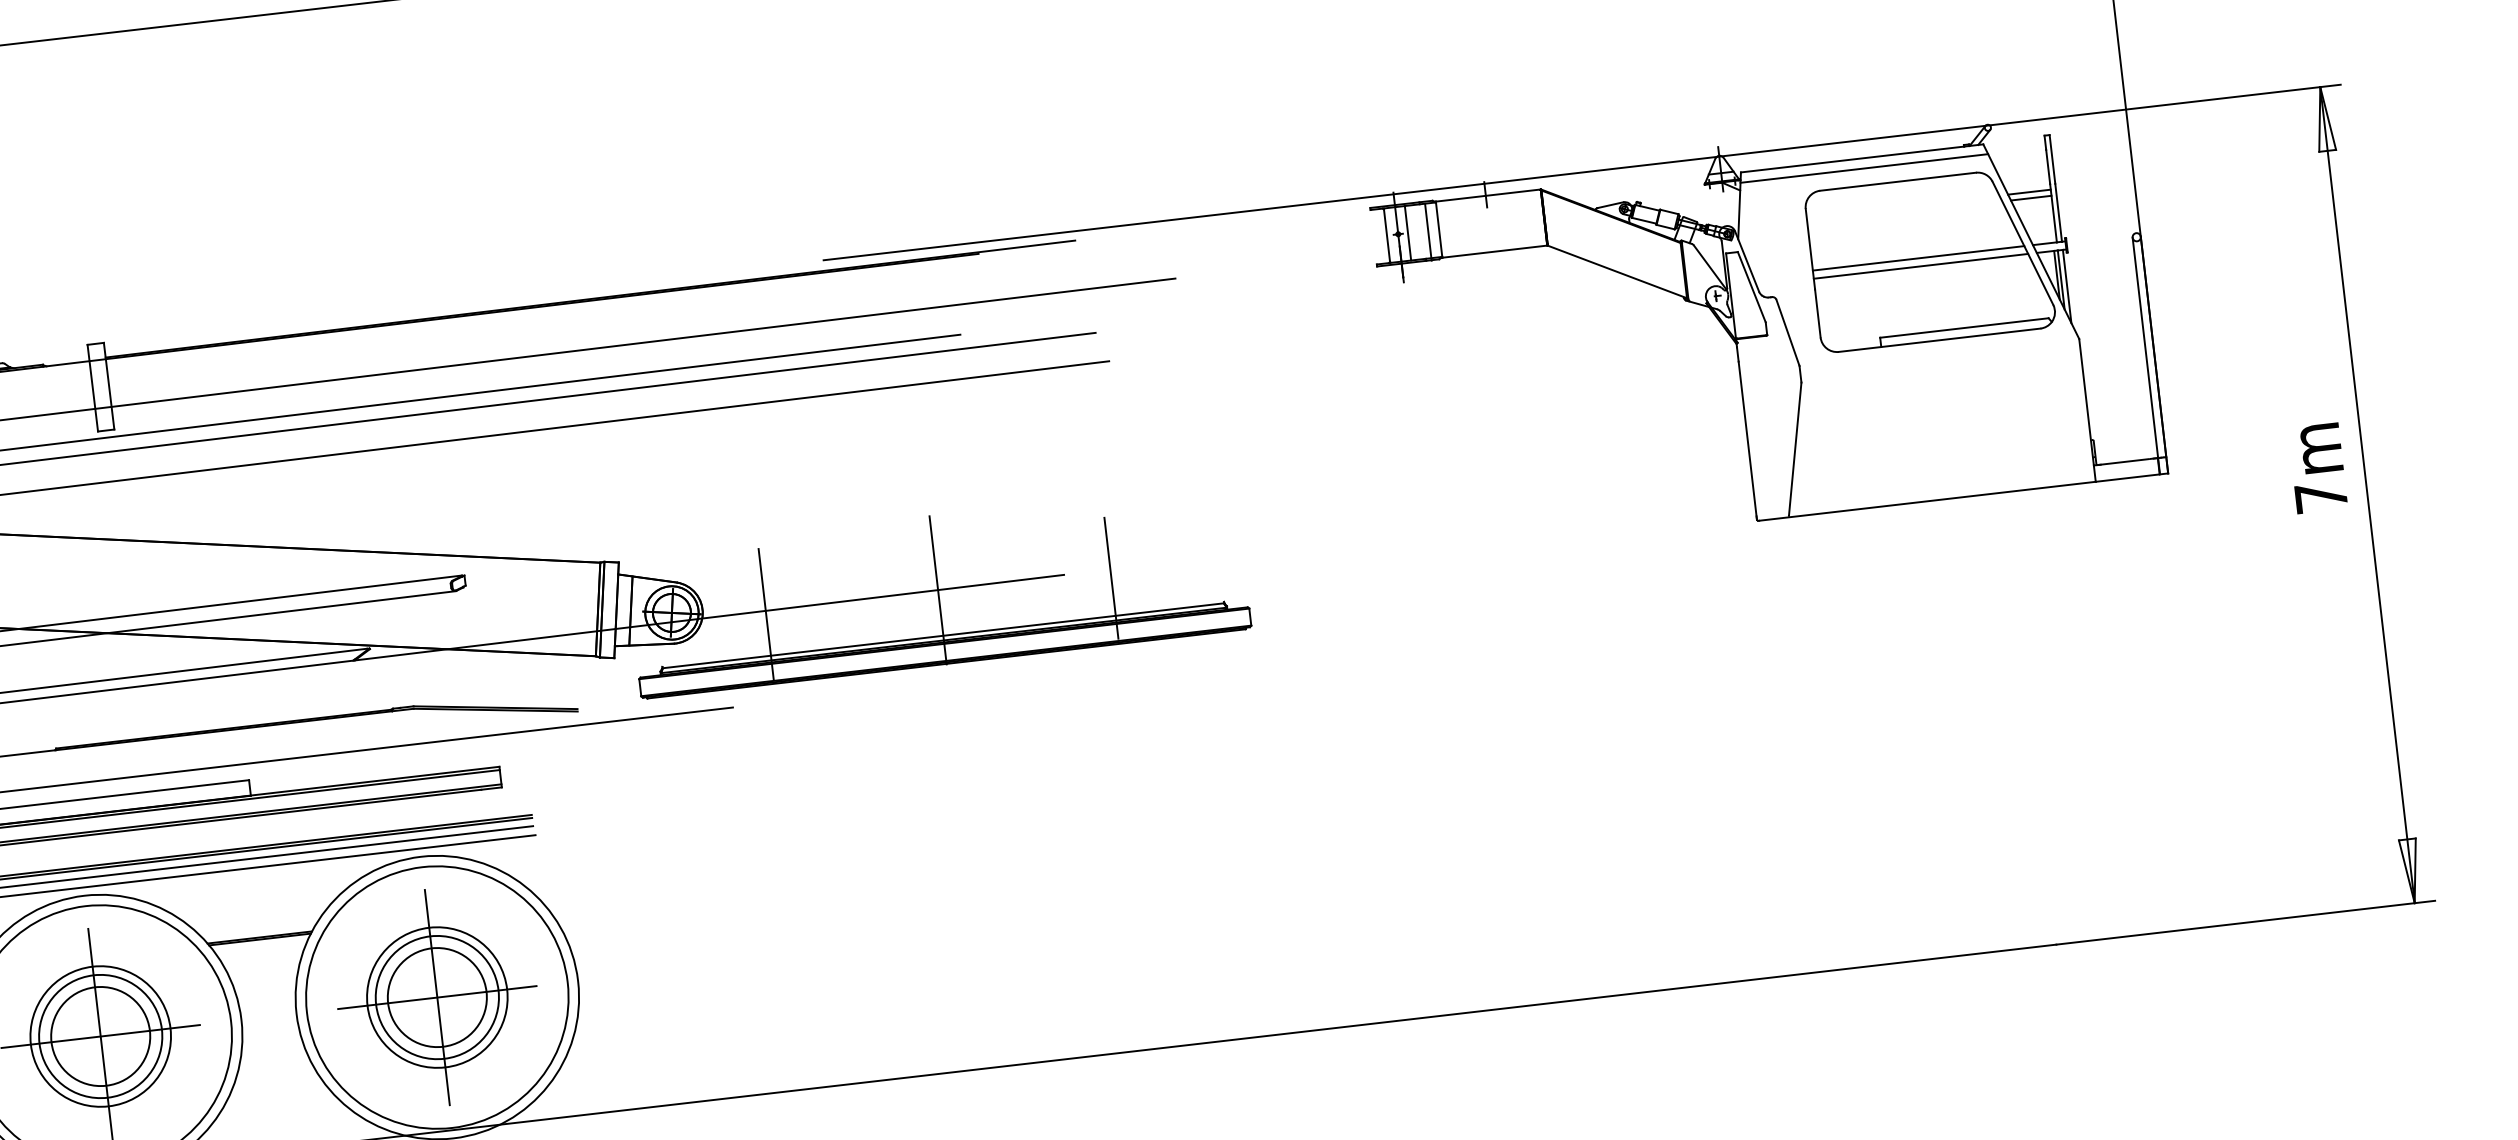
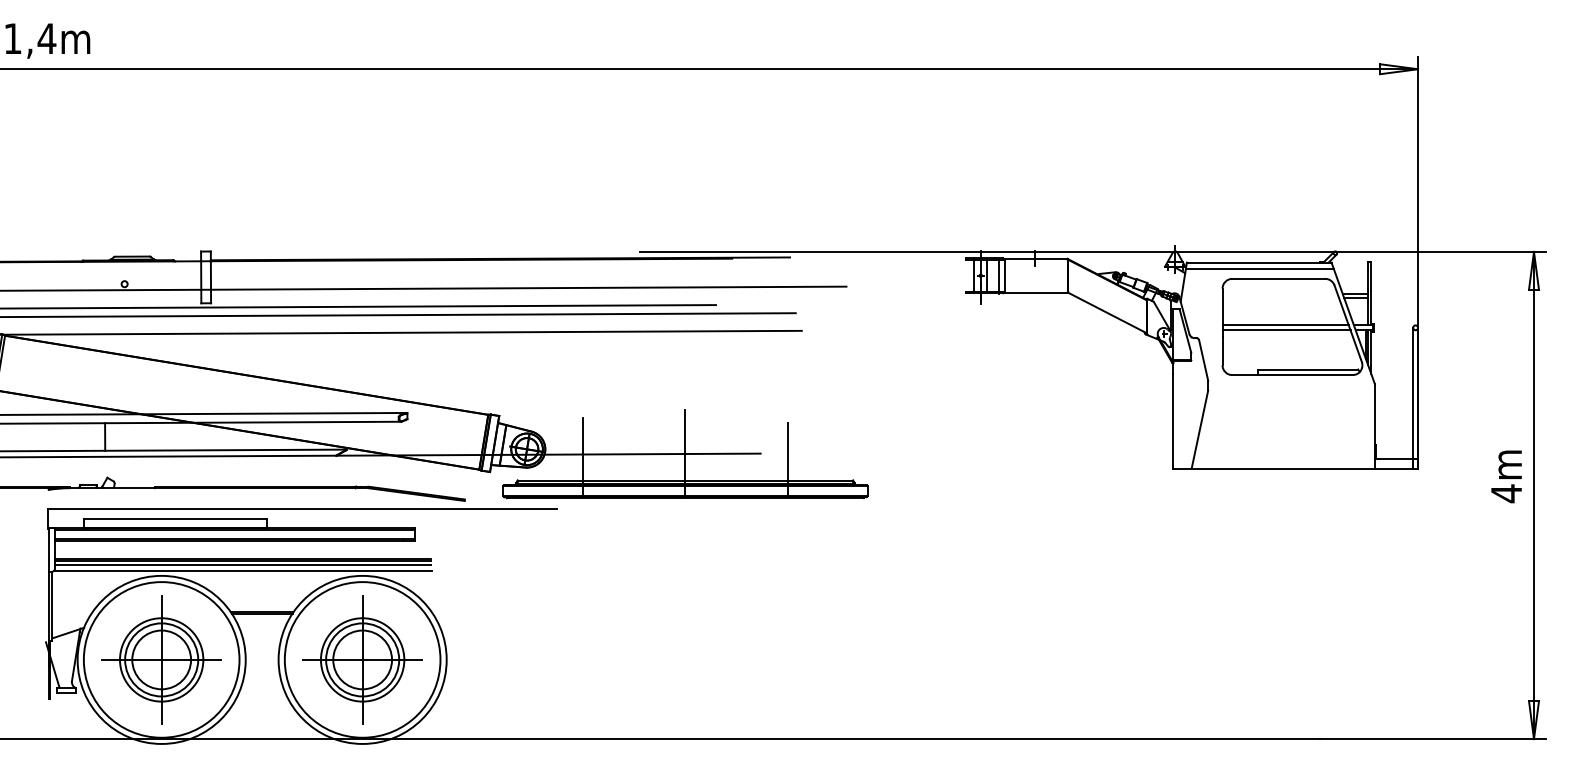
text: (2321, 497) -> (1506, 493), 7m -> 4m

